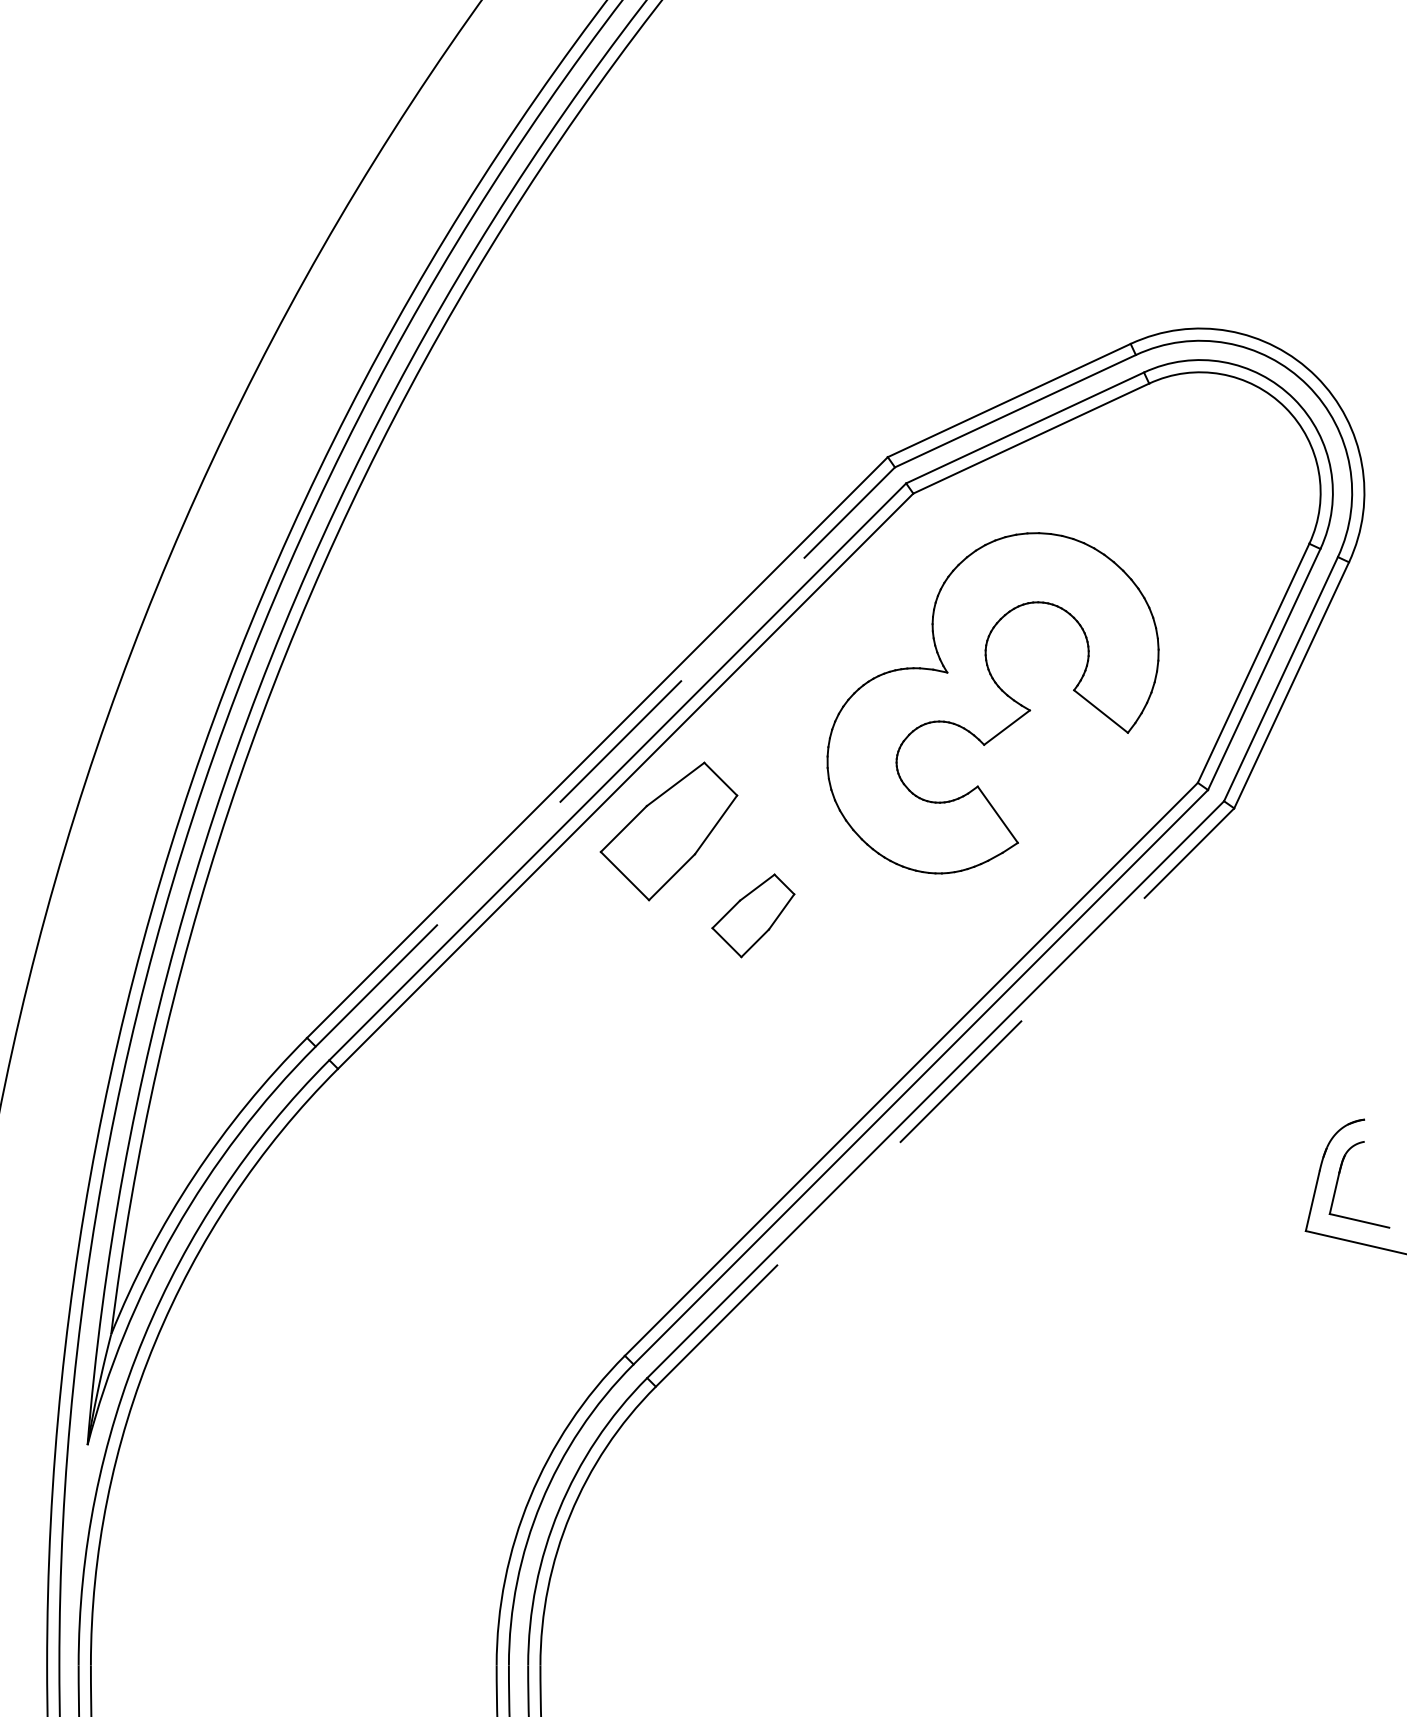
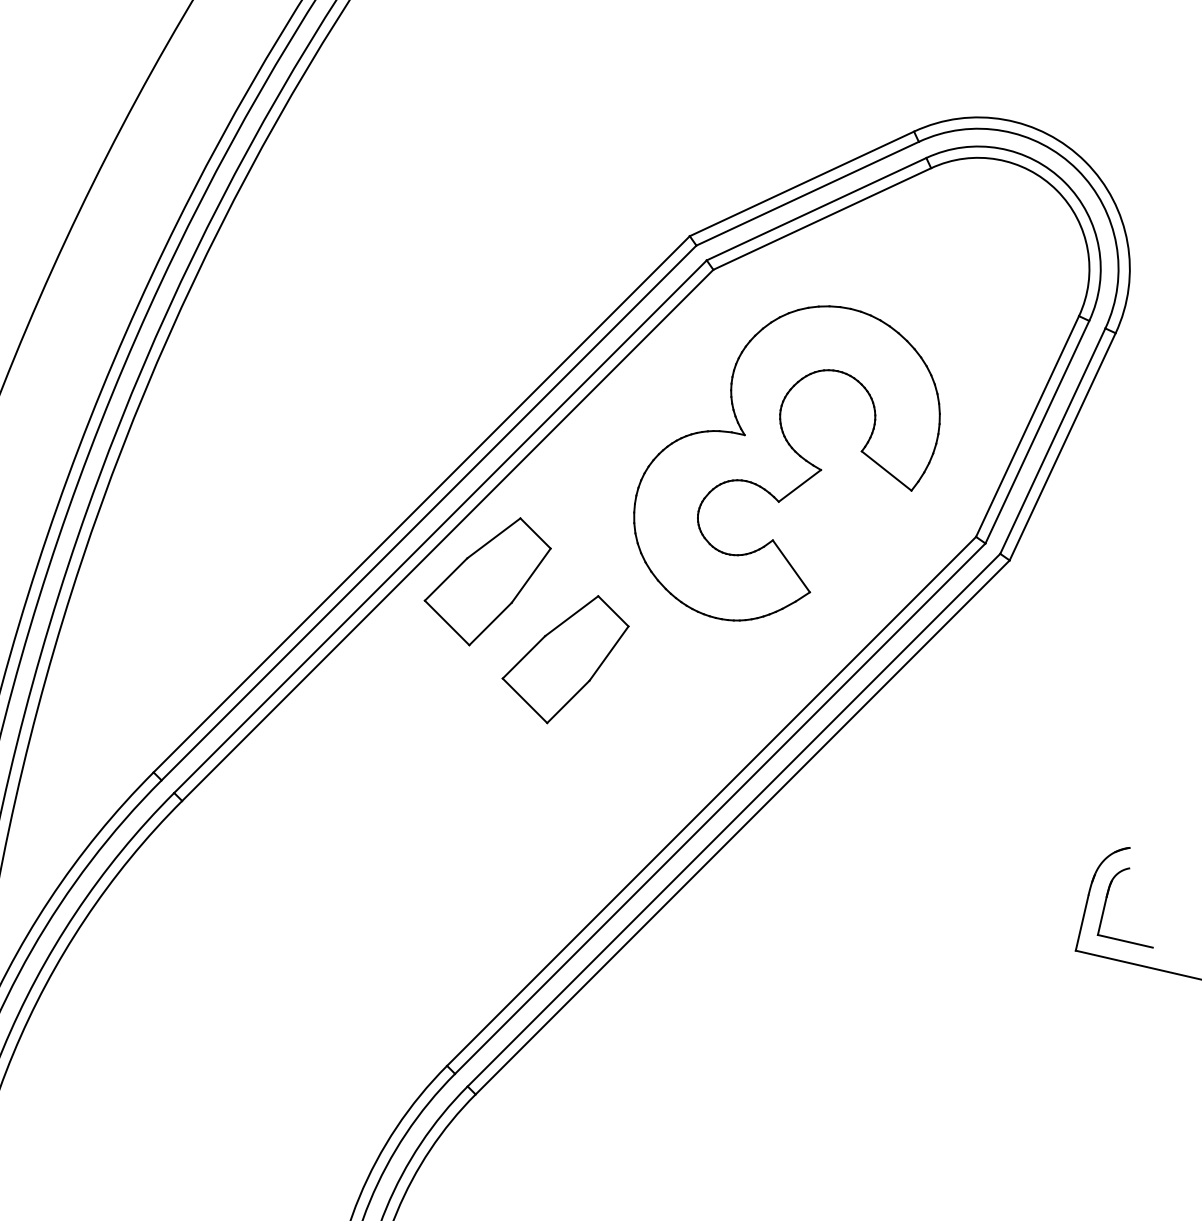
line: (605, 756) -> (429, 512), dashed -> solid
part: (753, 915) -> (565, 659), size x1.67
line: (945, 1097) -> (743, 827), dashed -> solid

